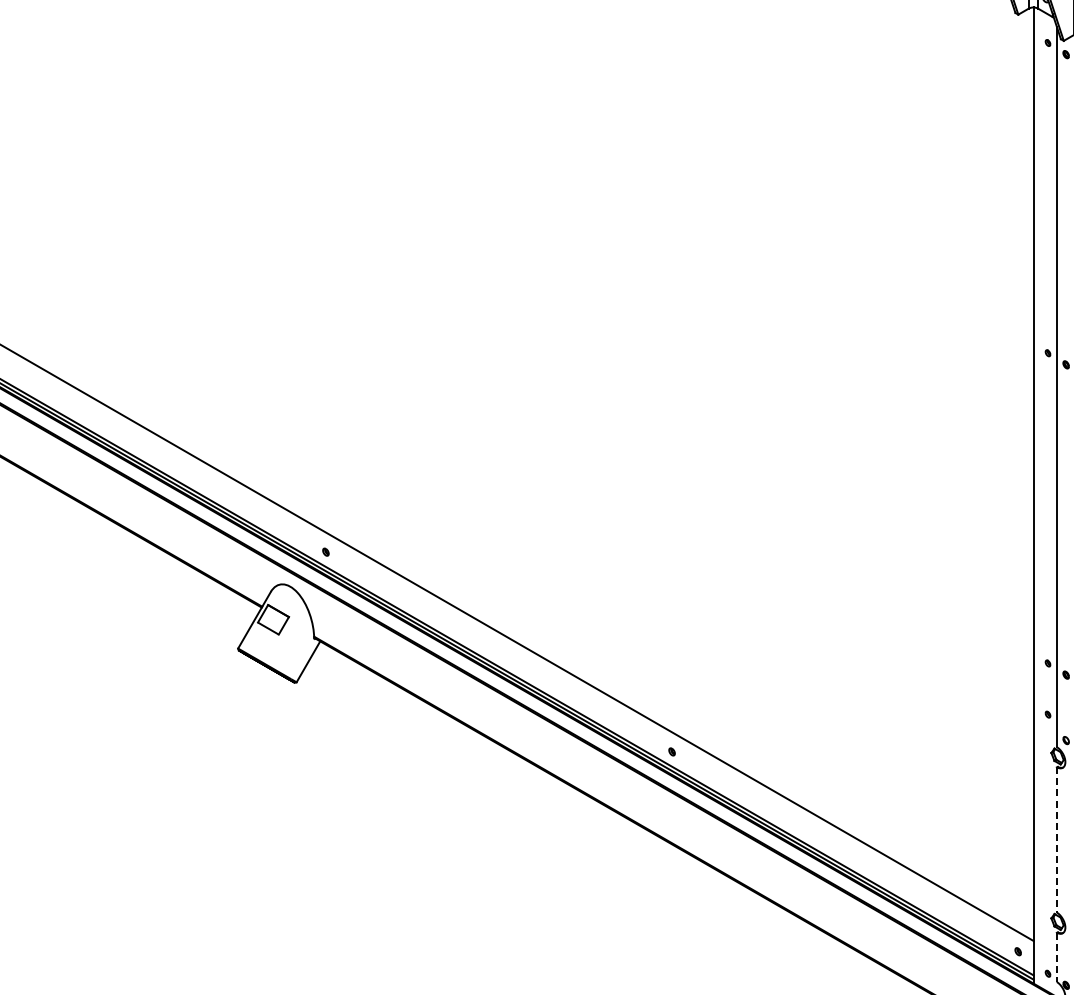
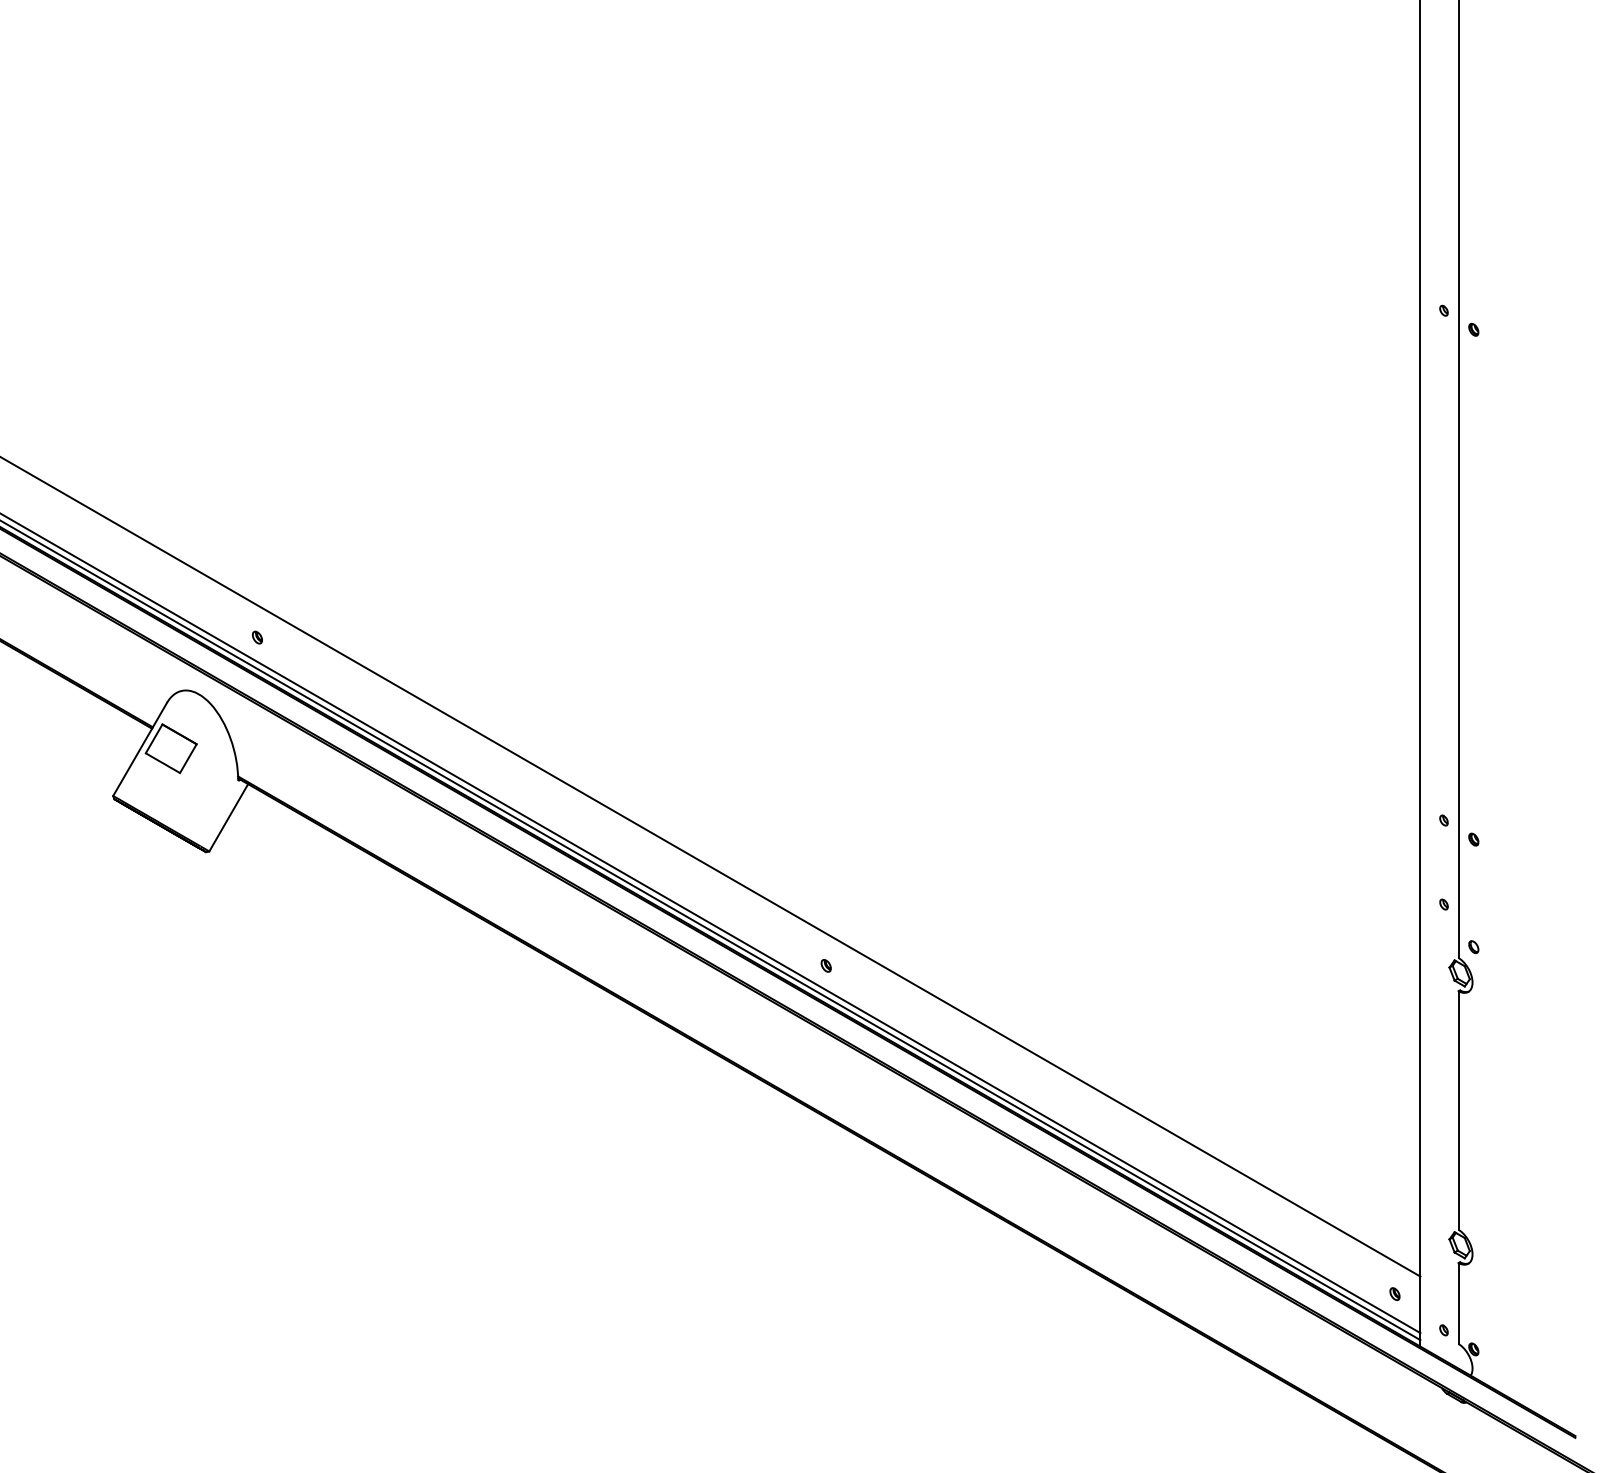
line: (1056, 839) -> (1457, 1109), dashed -> solid
line: (1056, 957) -> (1457, 1303), dashed -> solid

